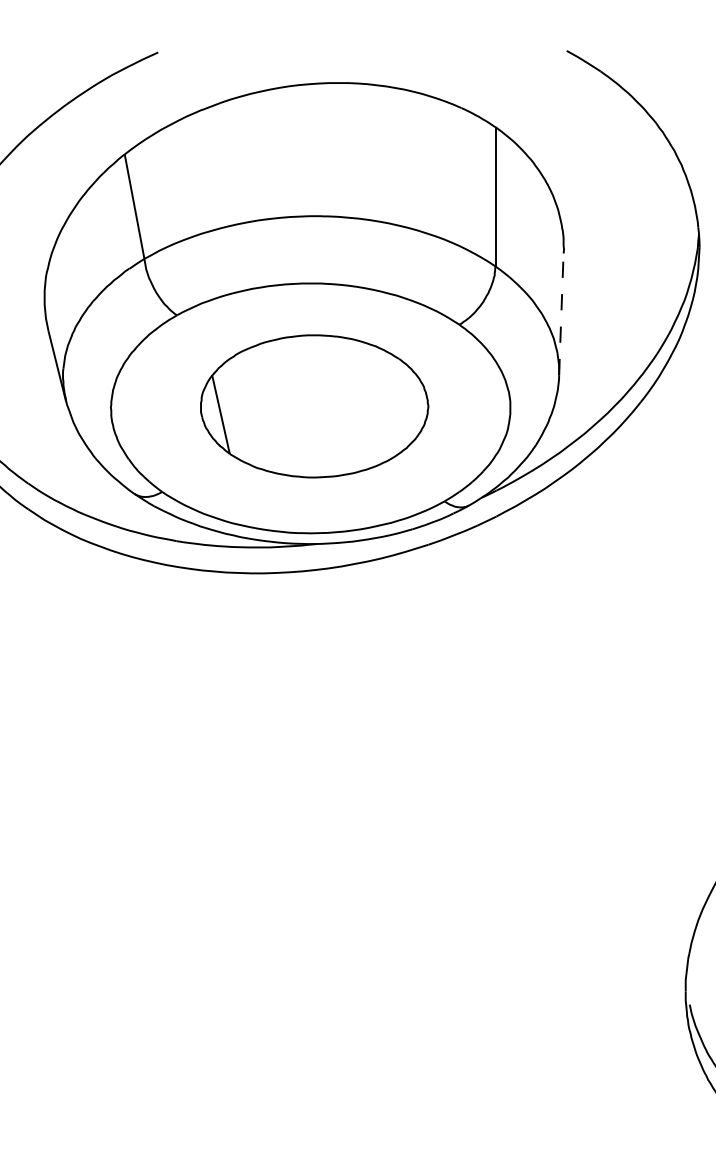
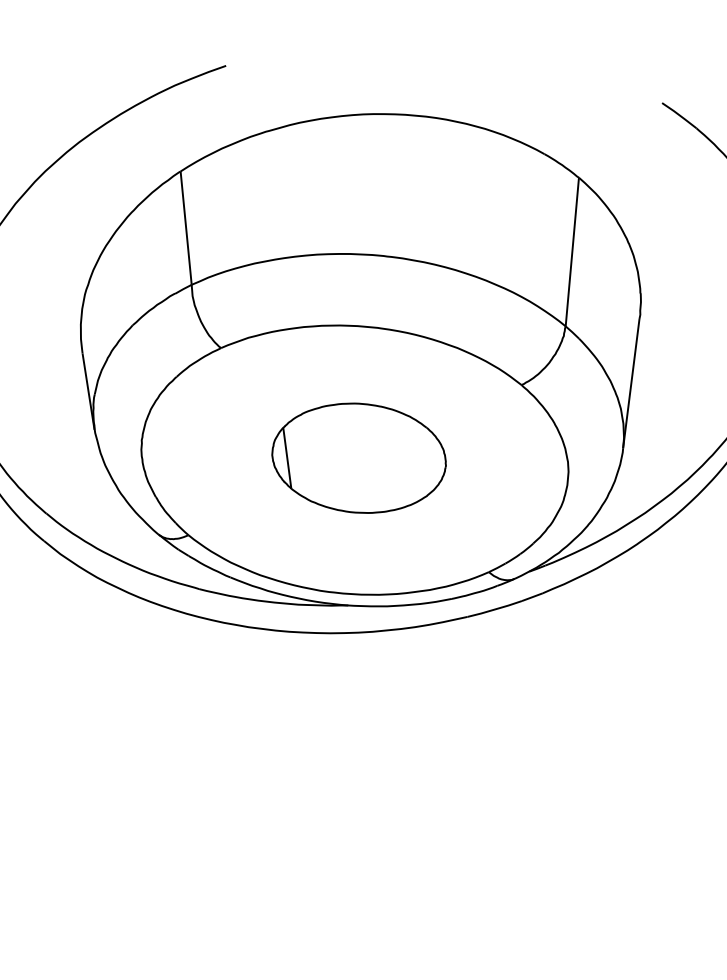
line: (561, 314) -> (631, 383), dashed -> solid
part: (314, 405) -> (359, 457), size x0.71

